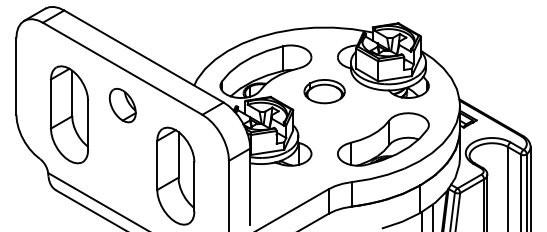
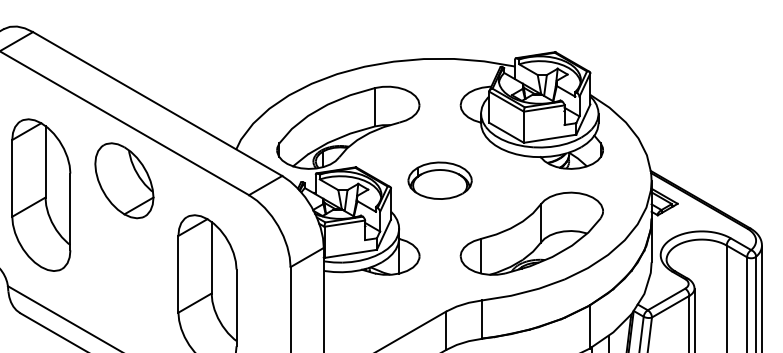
part: (324, 91) -> (439, 180), moved
part: (122, 105) -> (124, 180), size x1.43

